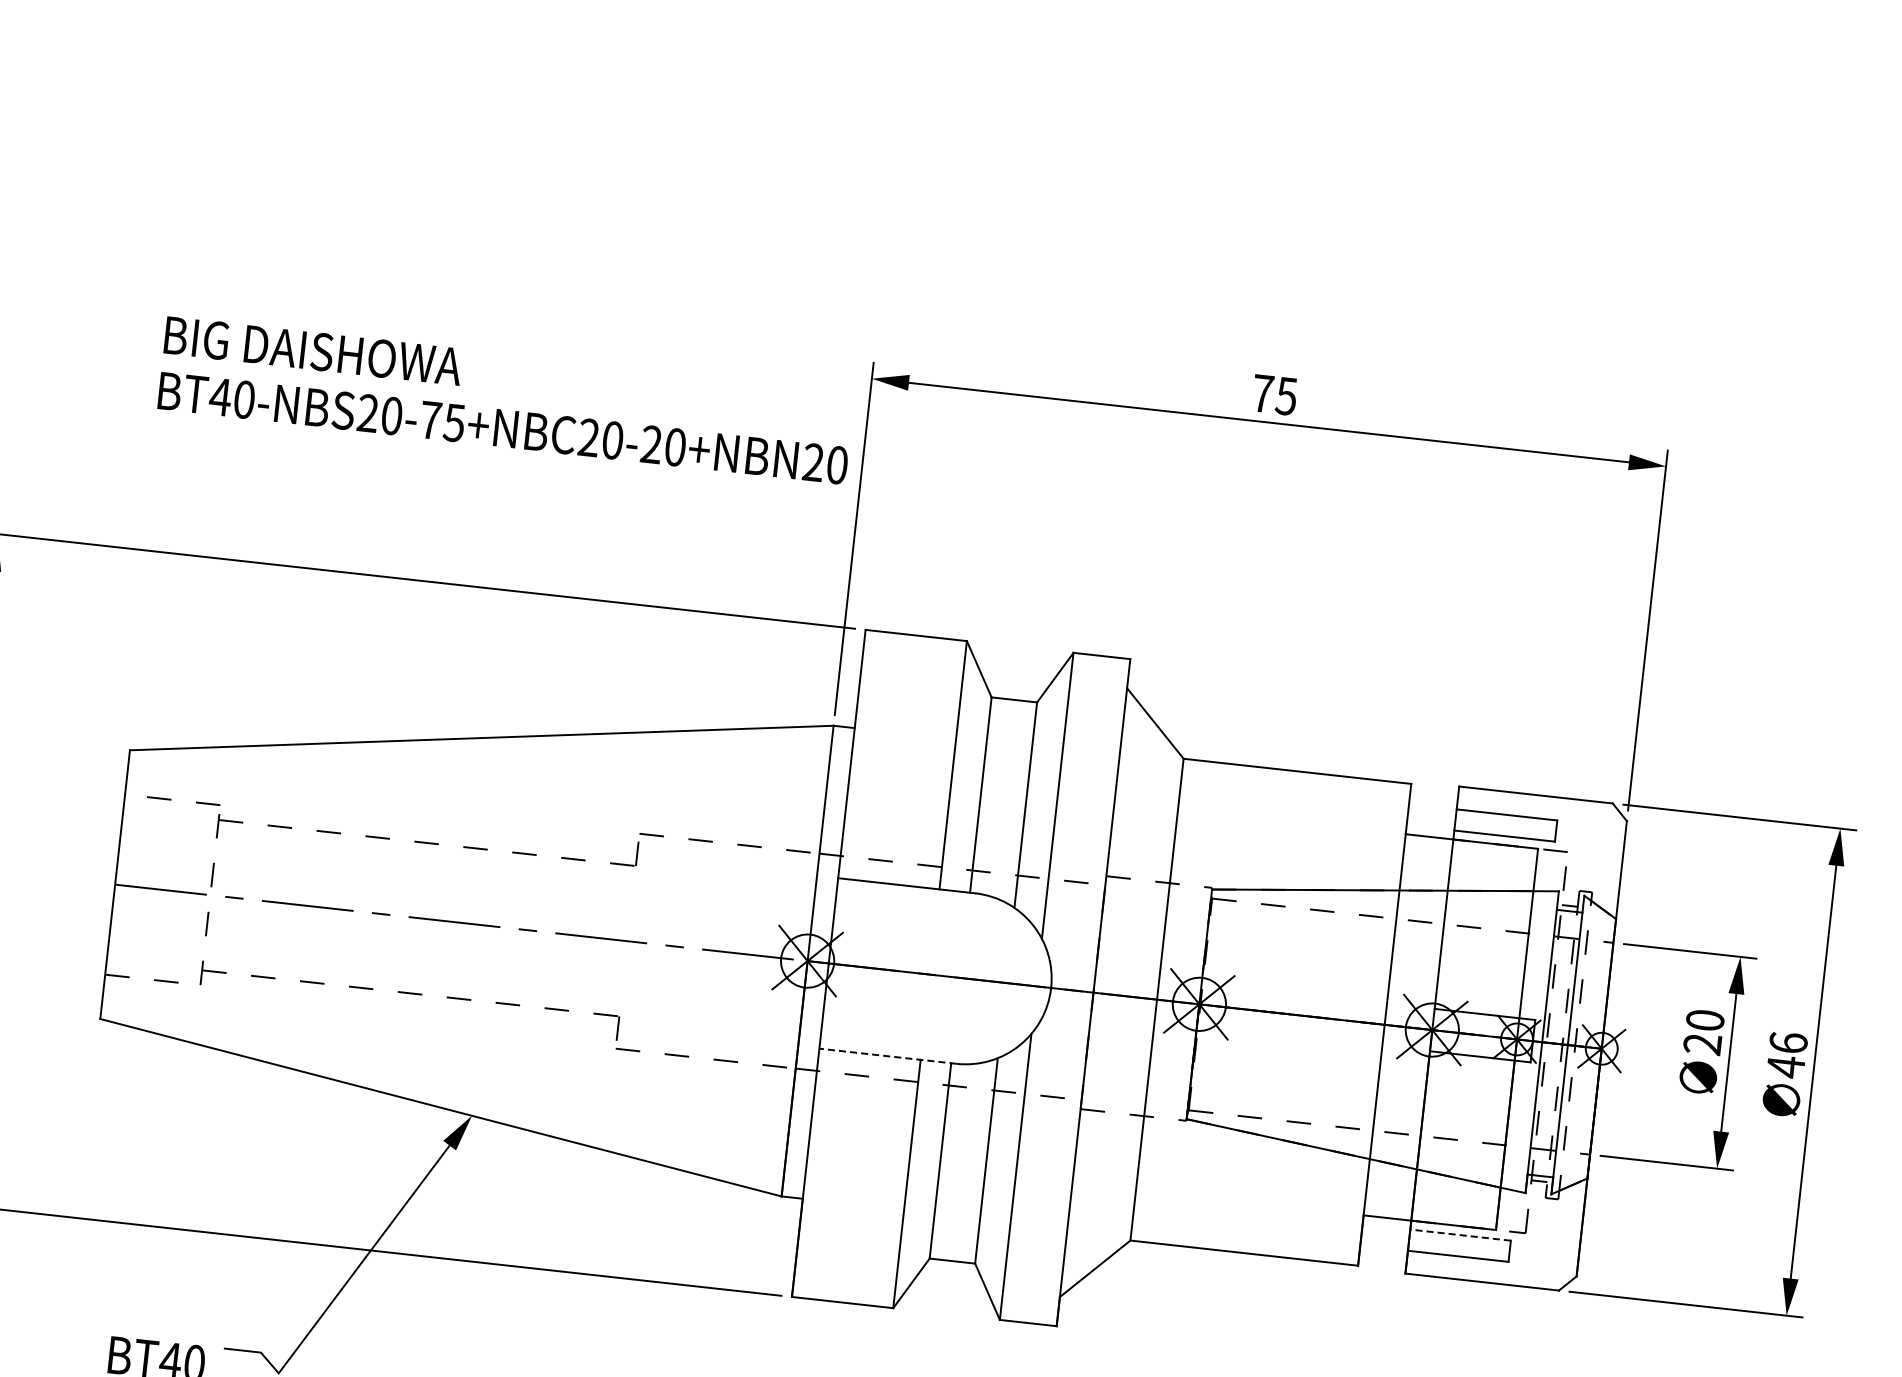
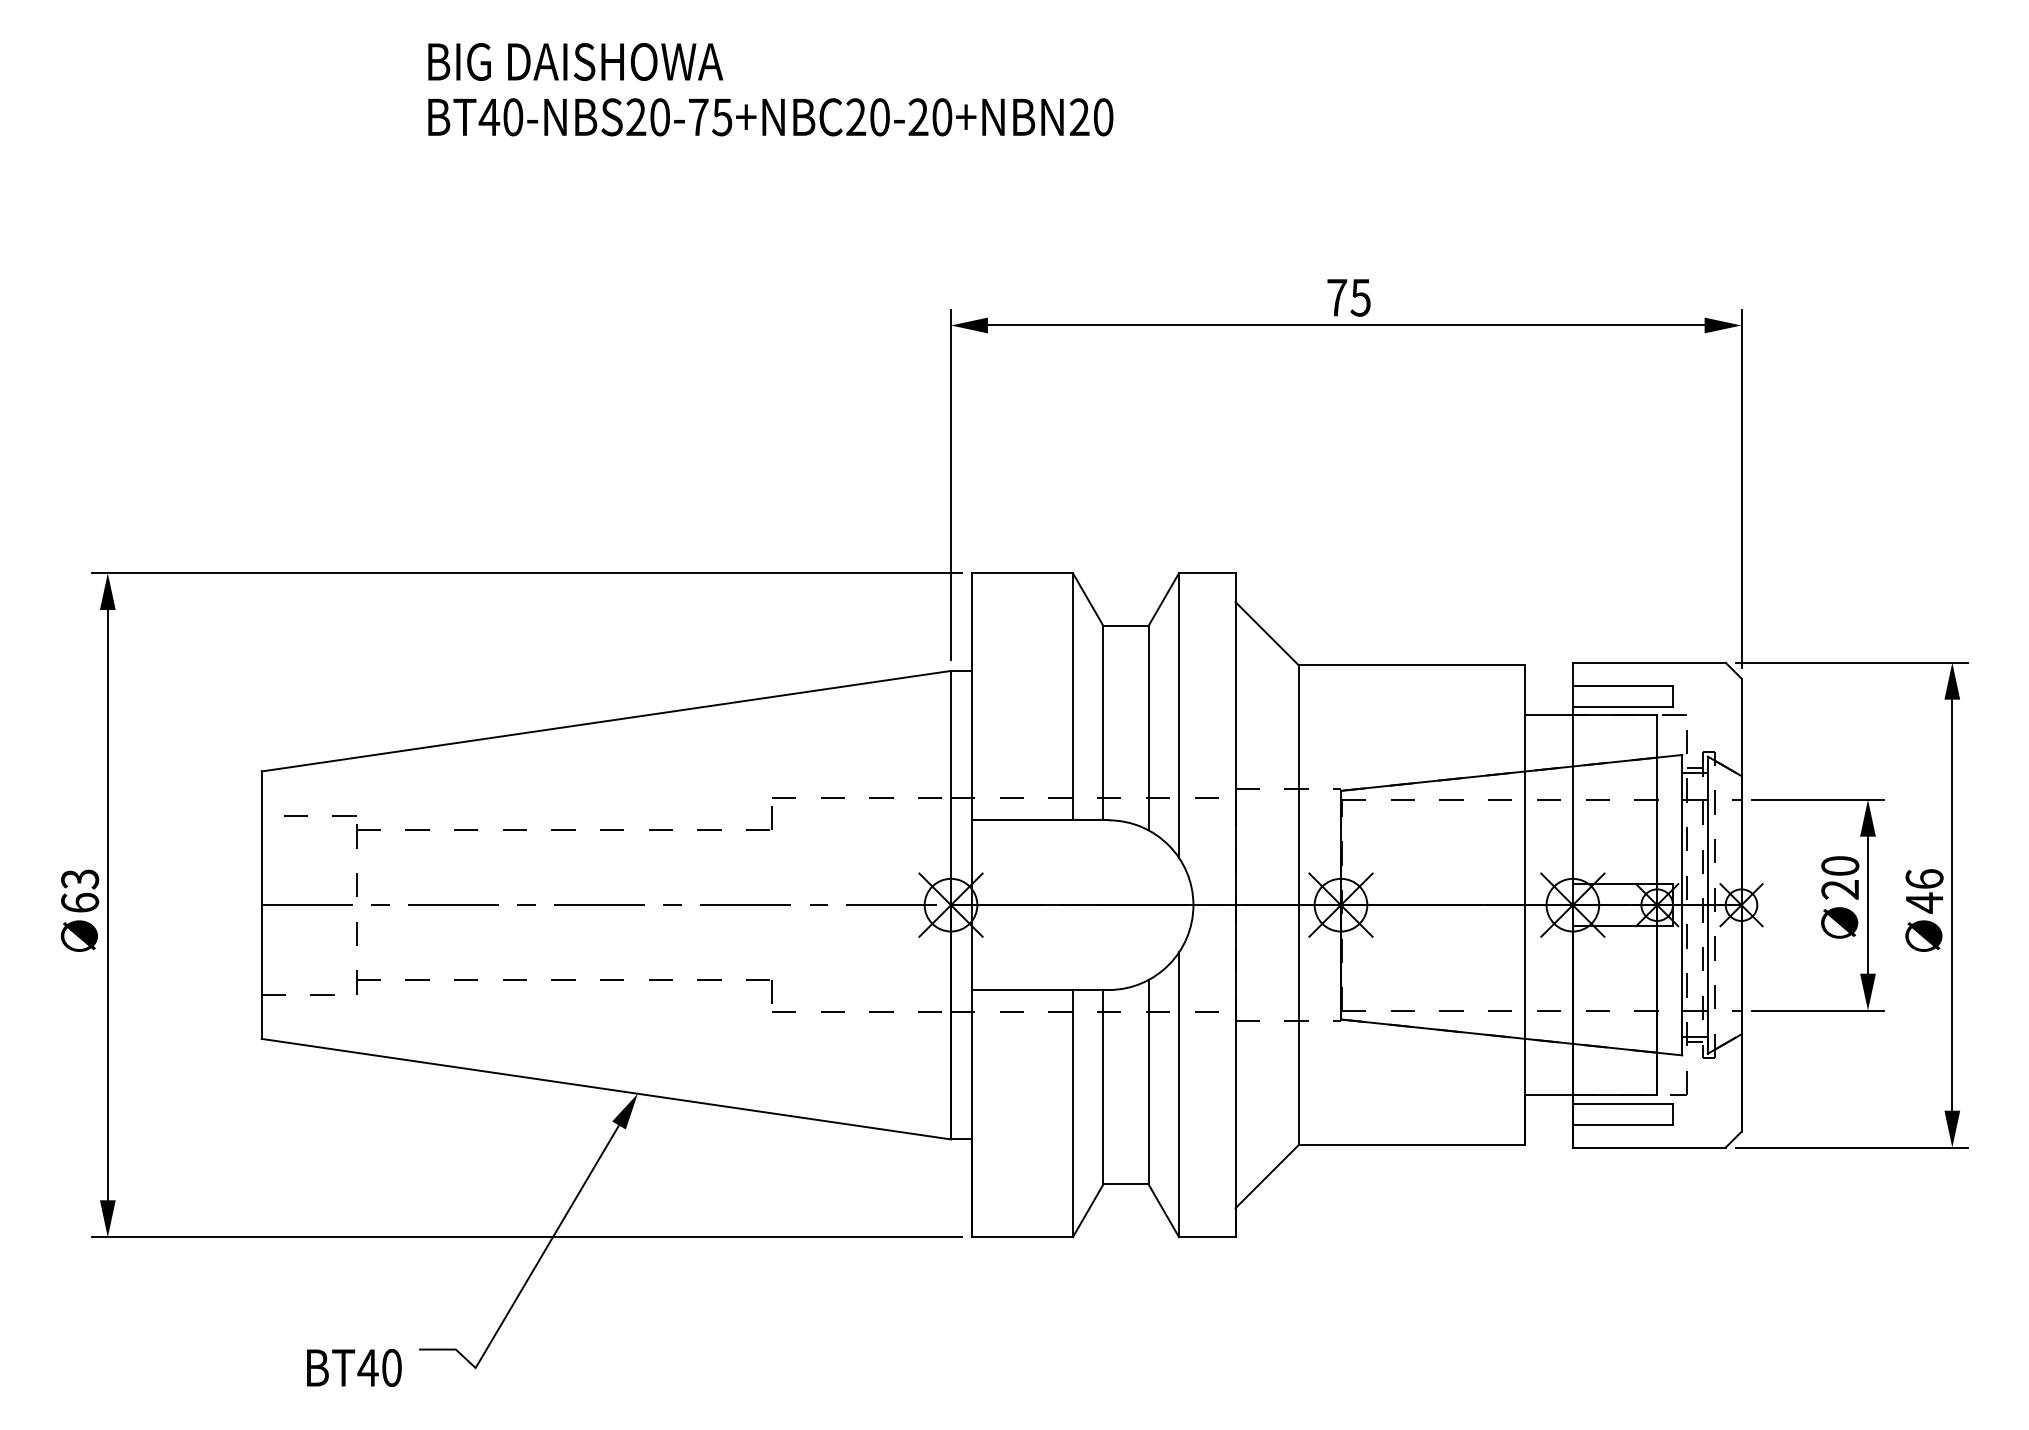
text: (505, 400) -> (770, 89), moved
line: (887, 1056) -> (1039, 990), dashed -> solid
line: (1460, 1234) -> (1622, 1103), dashed -> solid

